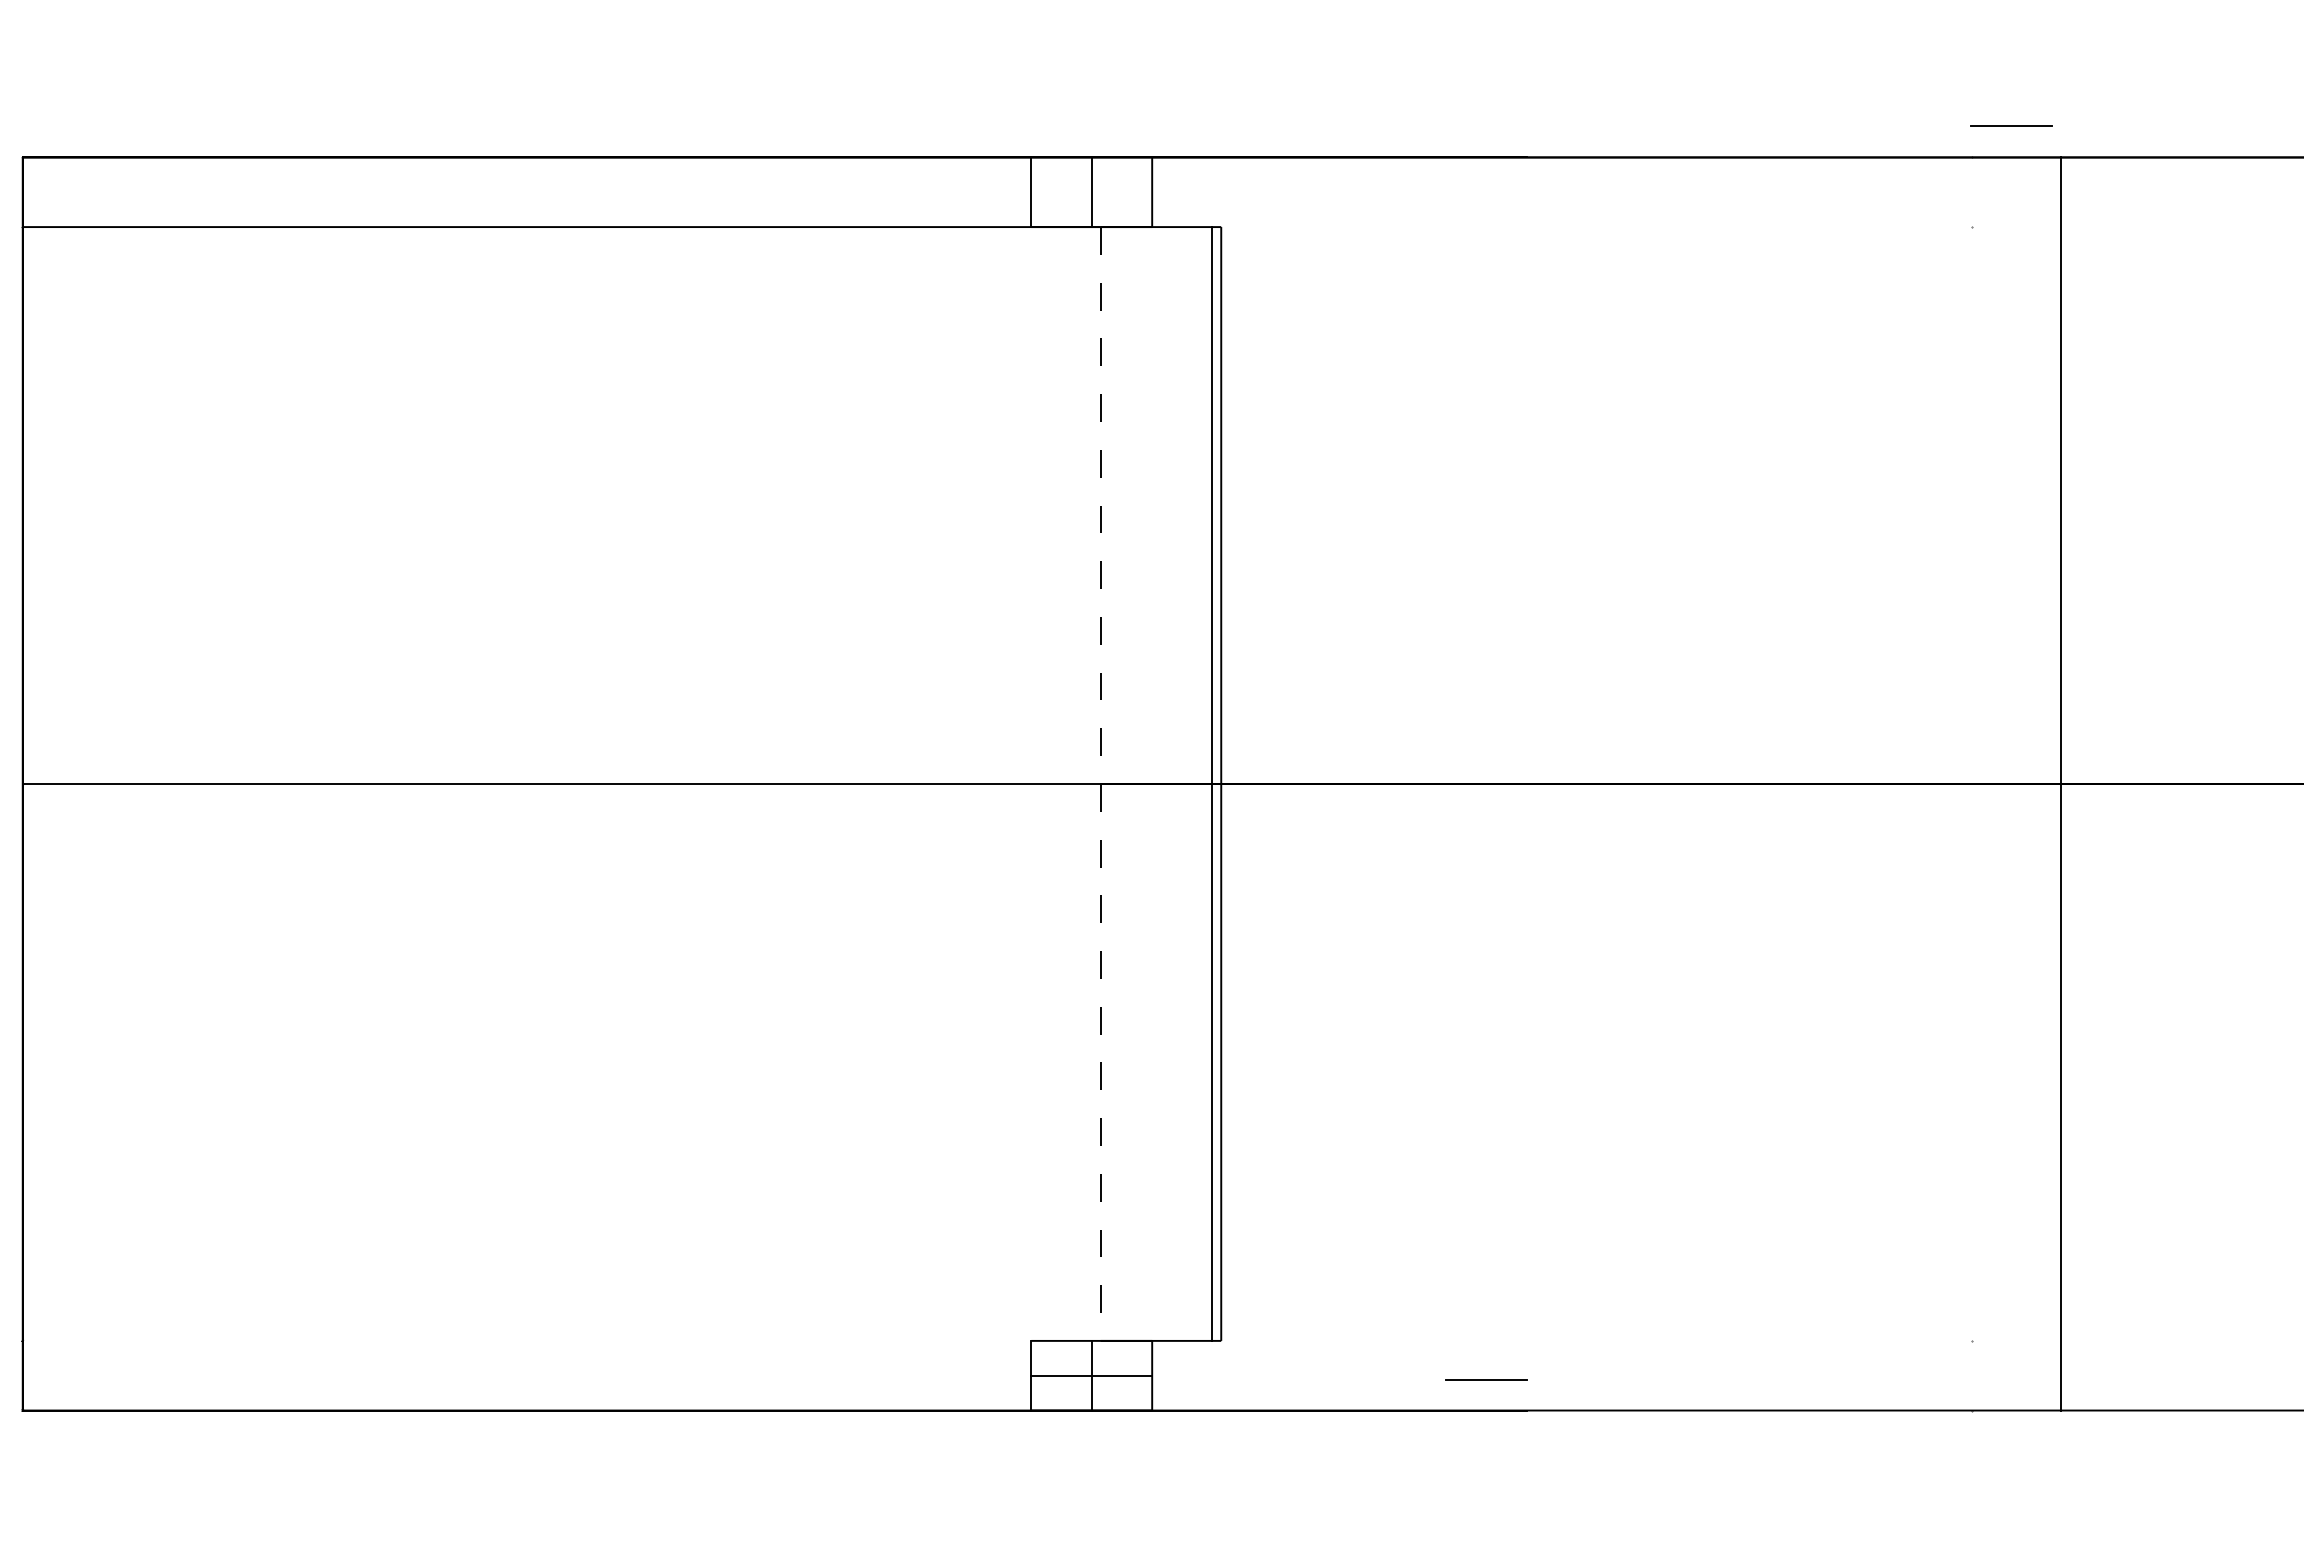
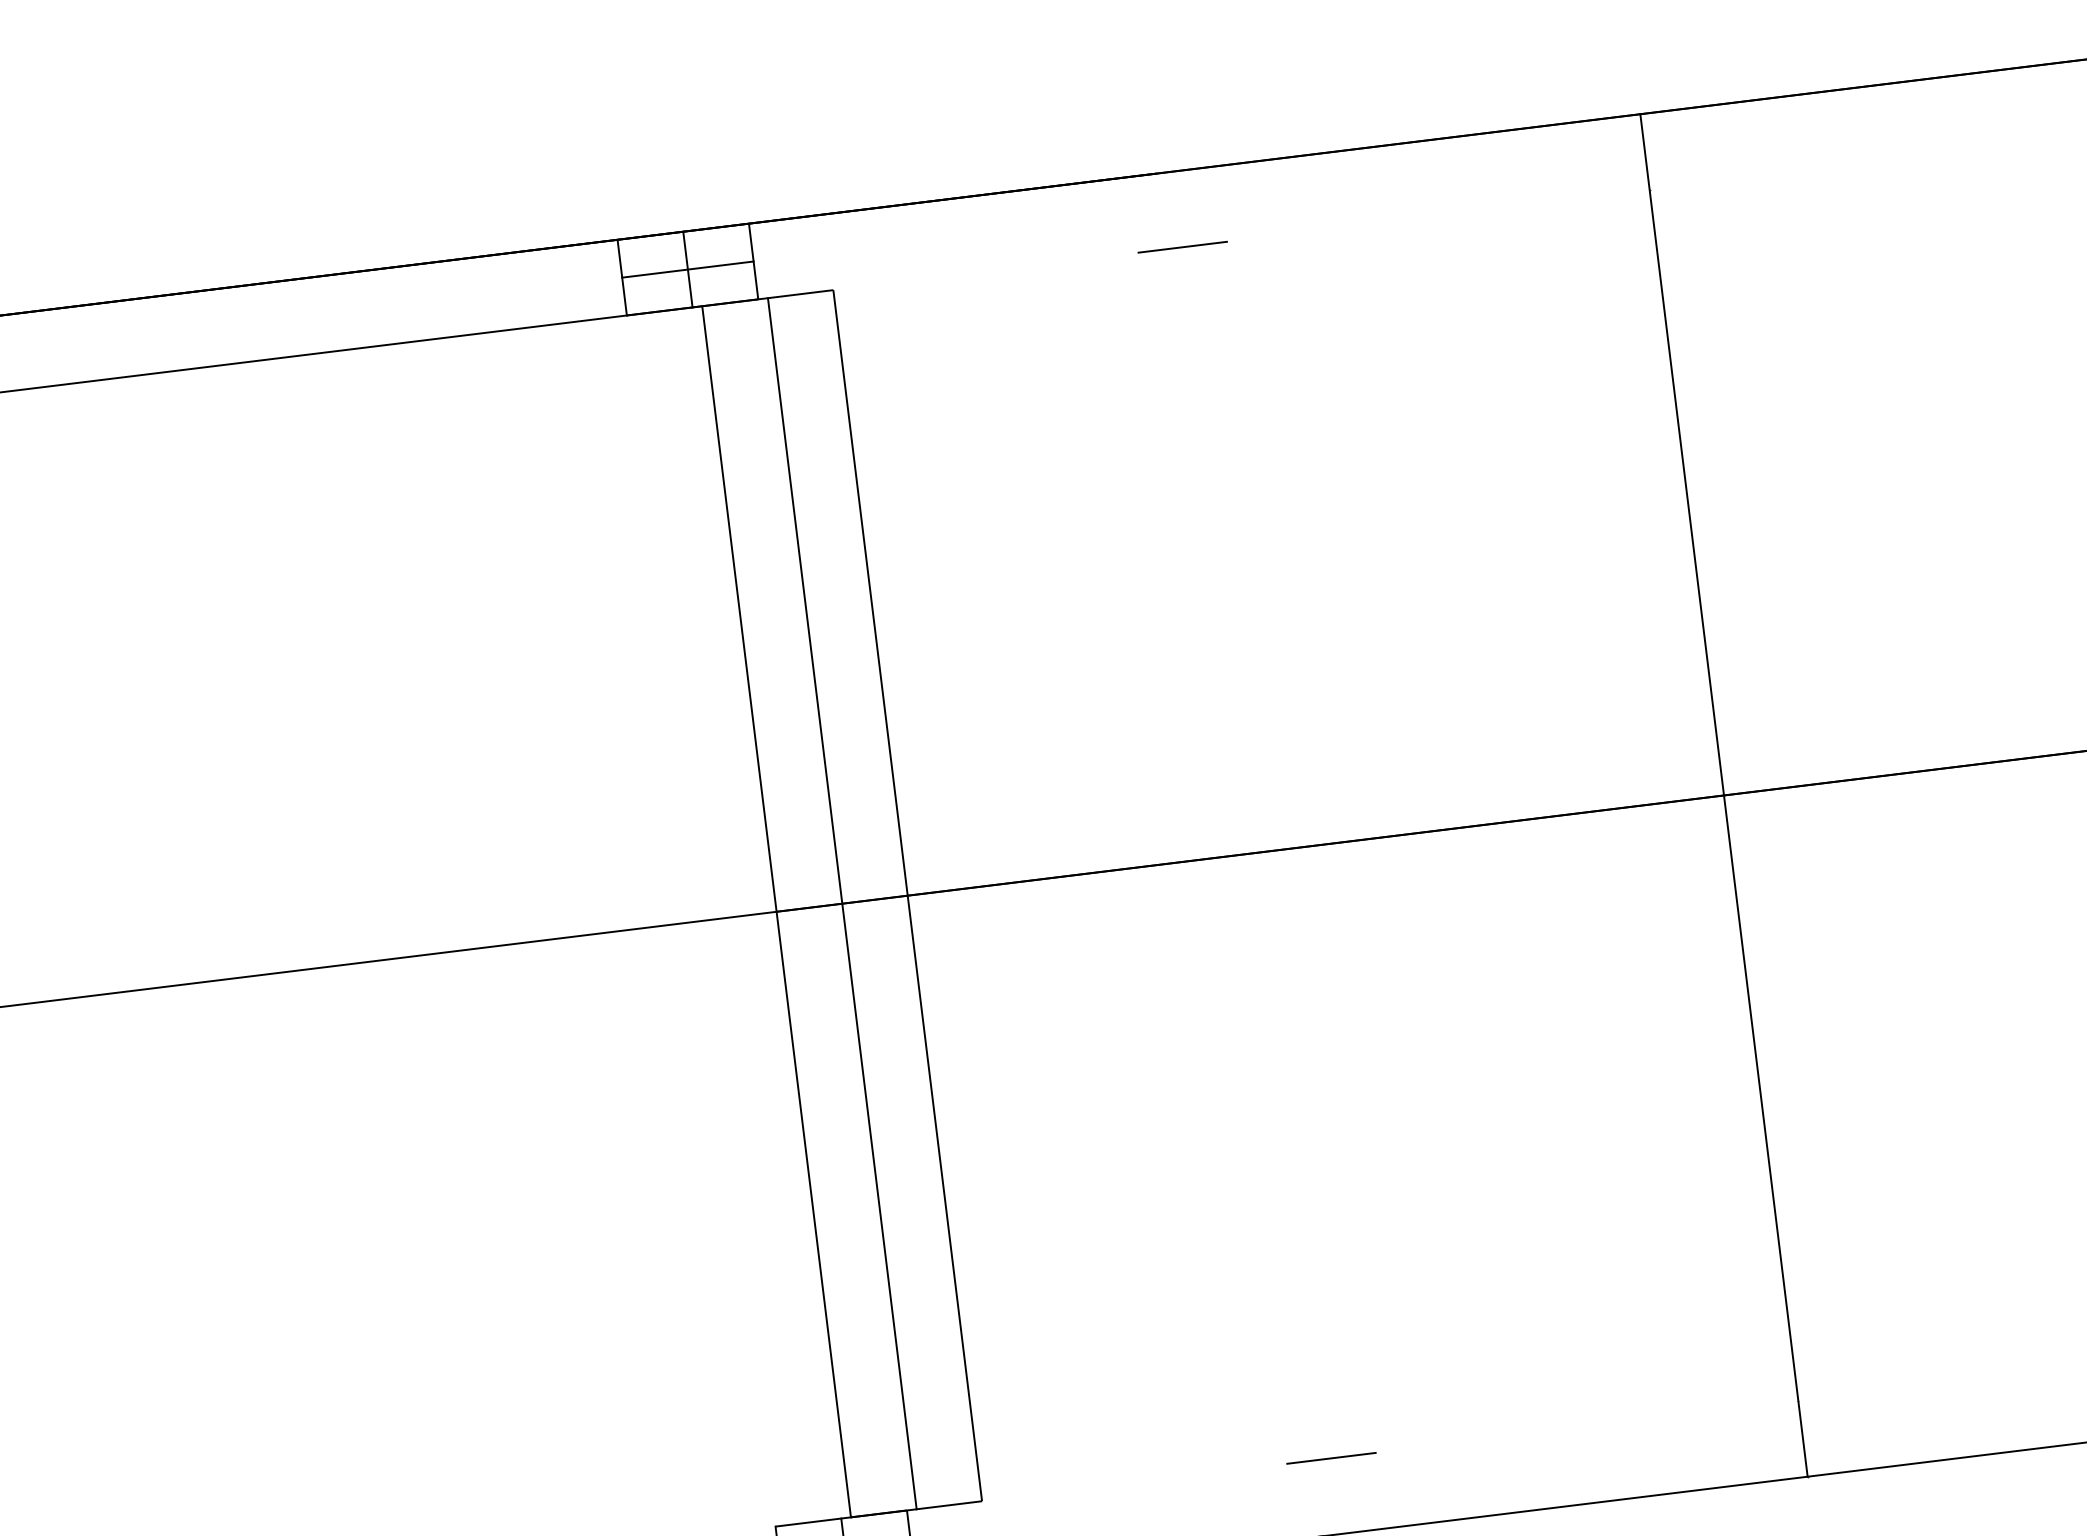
line: (2011, 125) -> (1182, 246), moved
line: (1091, 192) -> (687, 269), added
line: (1100, 783) -> (776, 911), dashed -> solid
line: (1212, 783) -> (842, 903), moved
line: (2060, 783) -> (1723, 794), moved
line: (1486, 1379) -> (1331, 1457), moved

